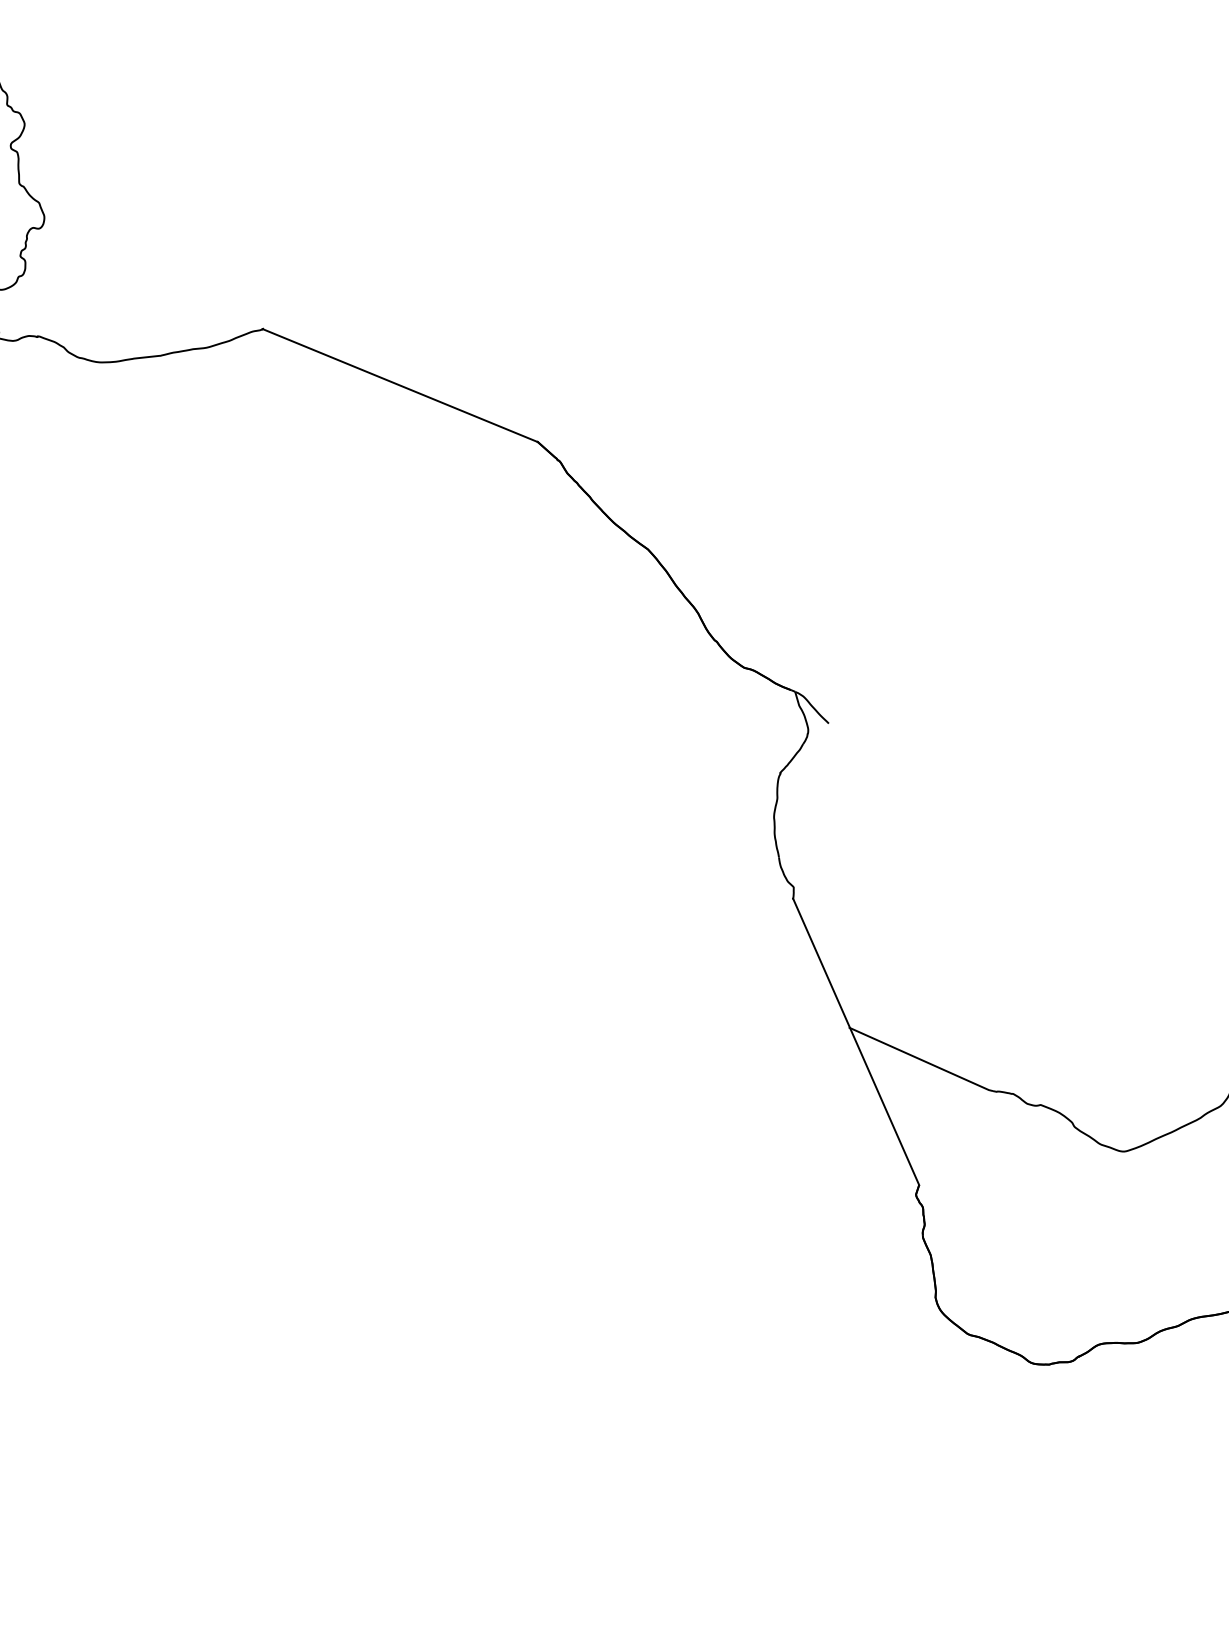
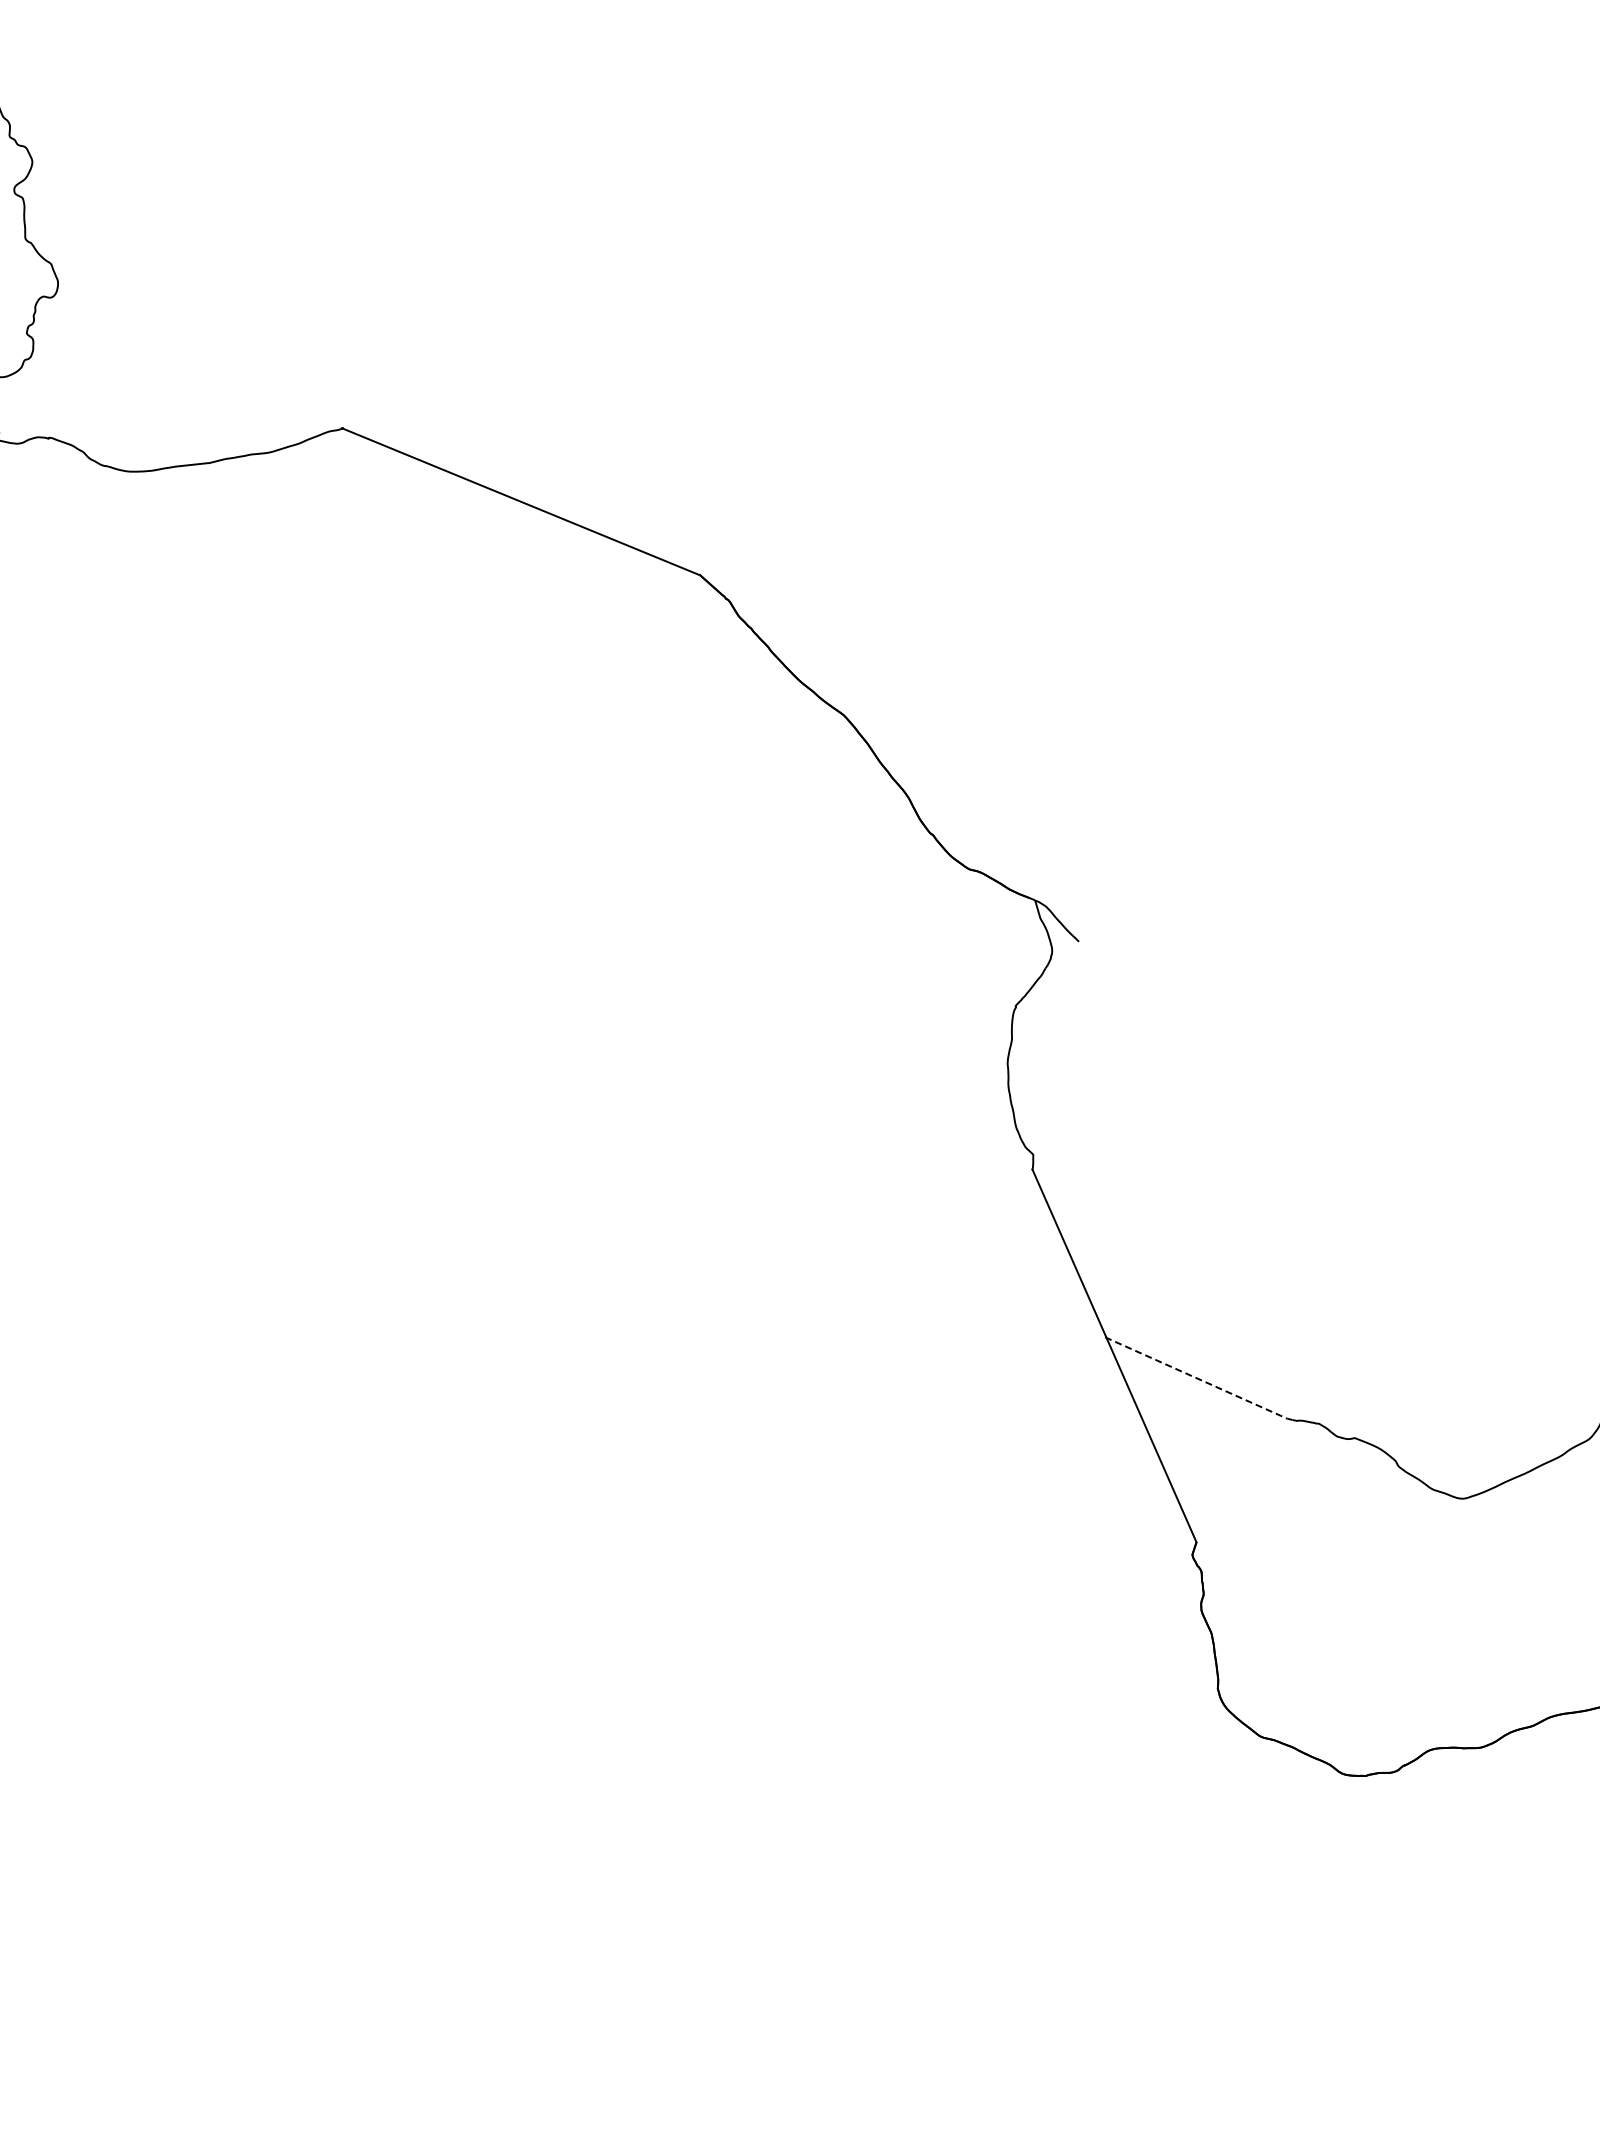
line: (920, 1059) -> (1198, 1379), solid -> dashed

